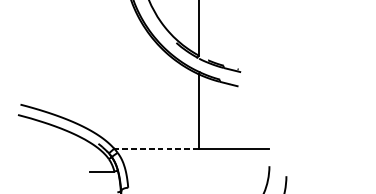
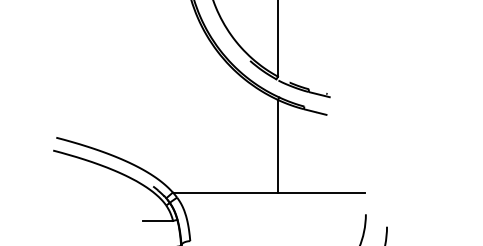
line: (156, 148) -> (225, 192), dashed -> solid

